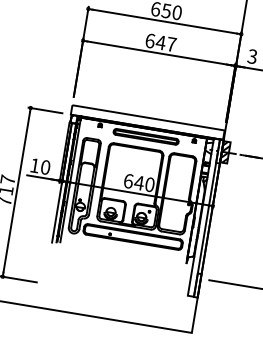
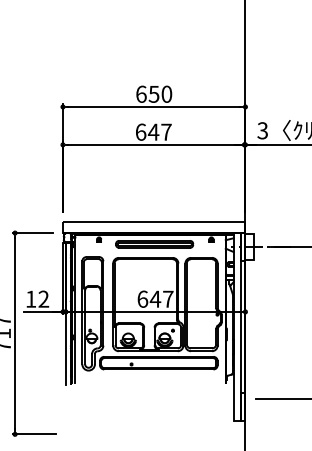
hatch: (225, 151) -> (249, 246), removed
text: (45, 166) -> (43, 298), 10 -> 12
text: (150, 184) -> (168, 298), 640 -> 647

